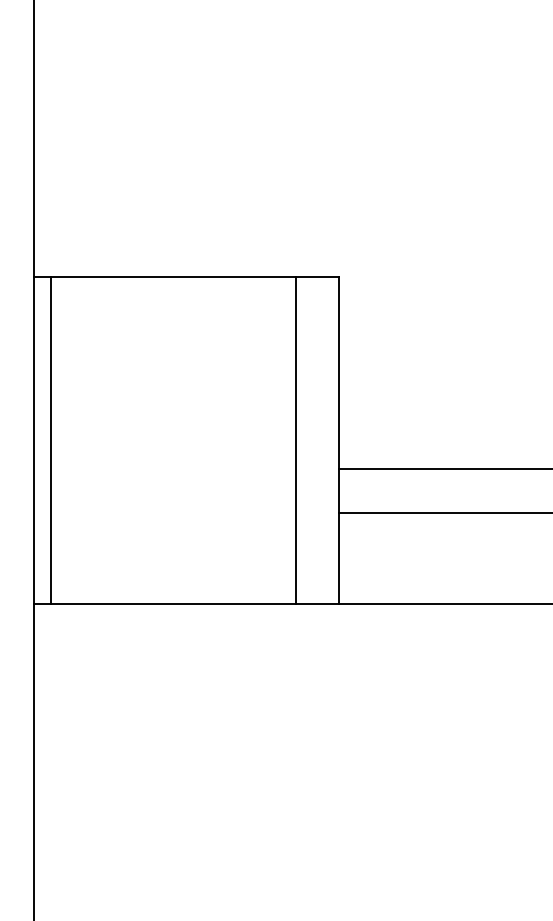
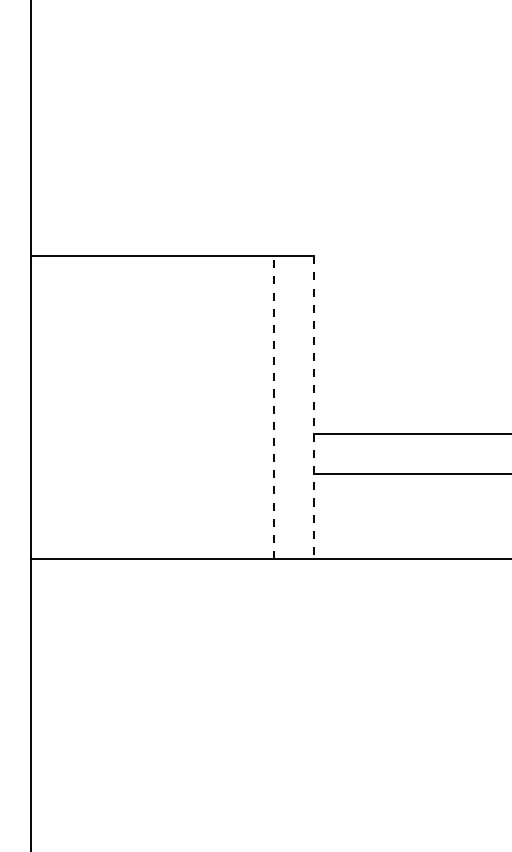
line: (51, 440) -> (47, 407), removed
line: (295, 440) -> (273, 407), solid -> dashed
line: (339, 440) -> (314, 407), solid -> dashed

